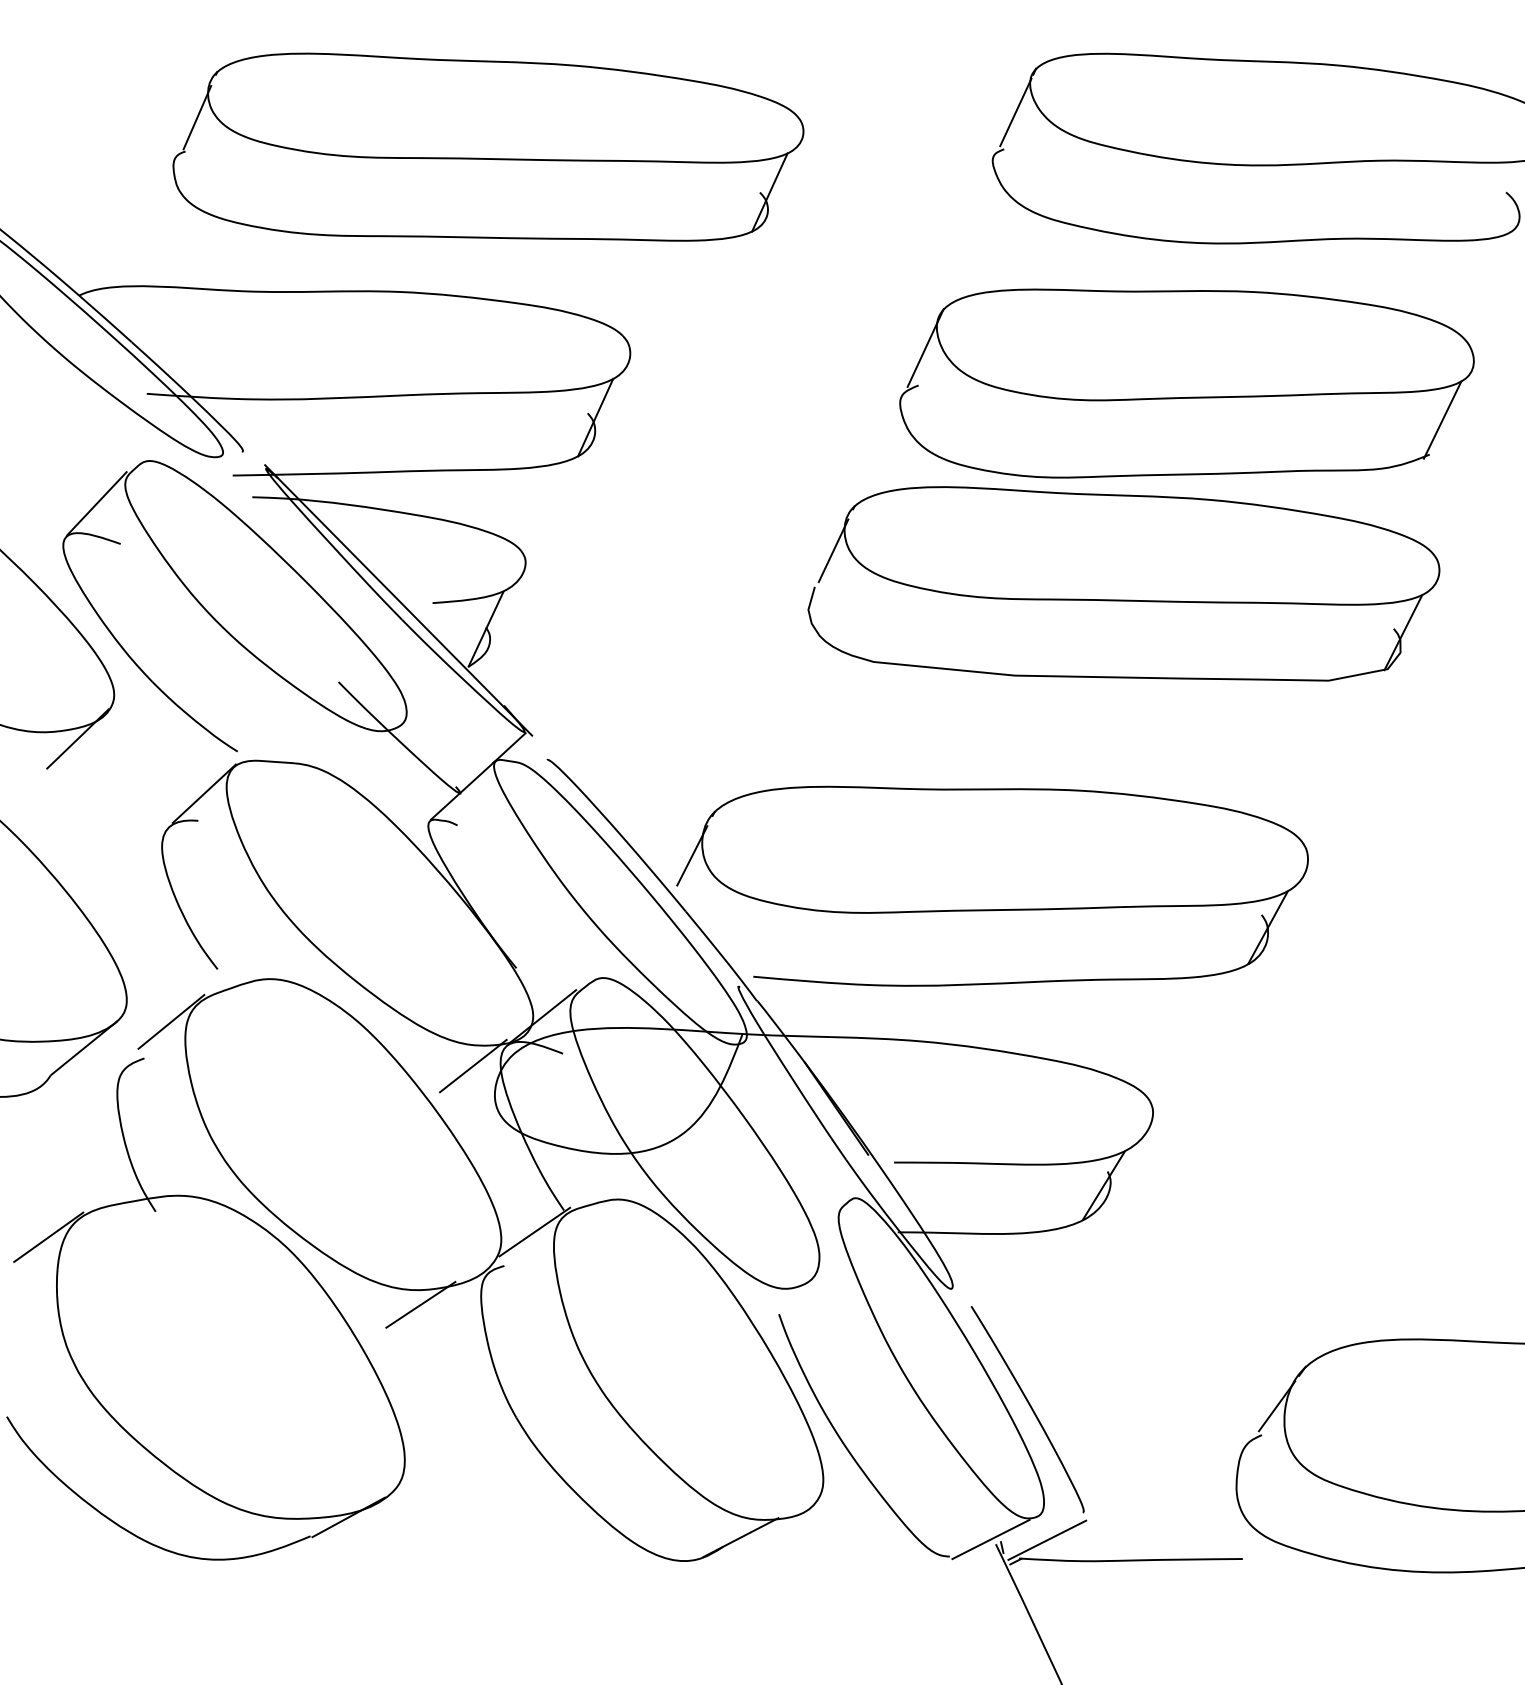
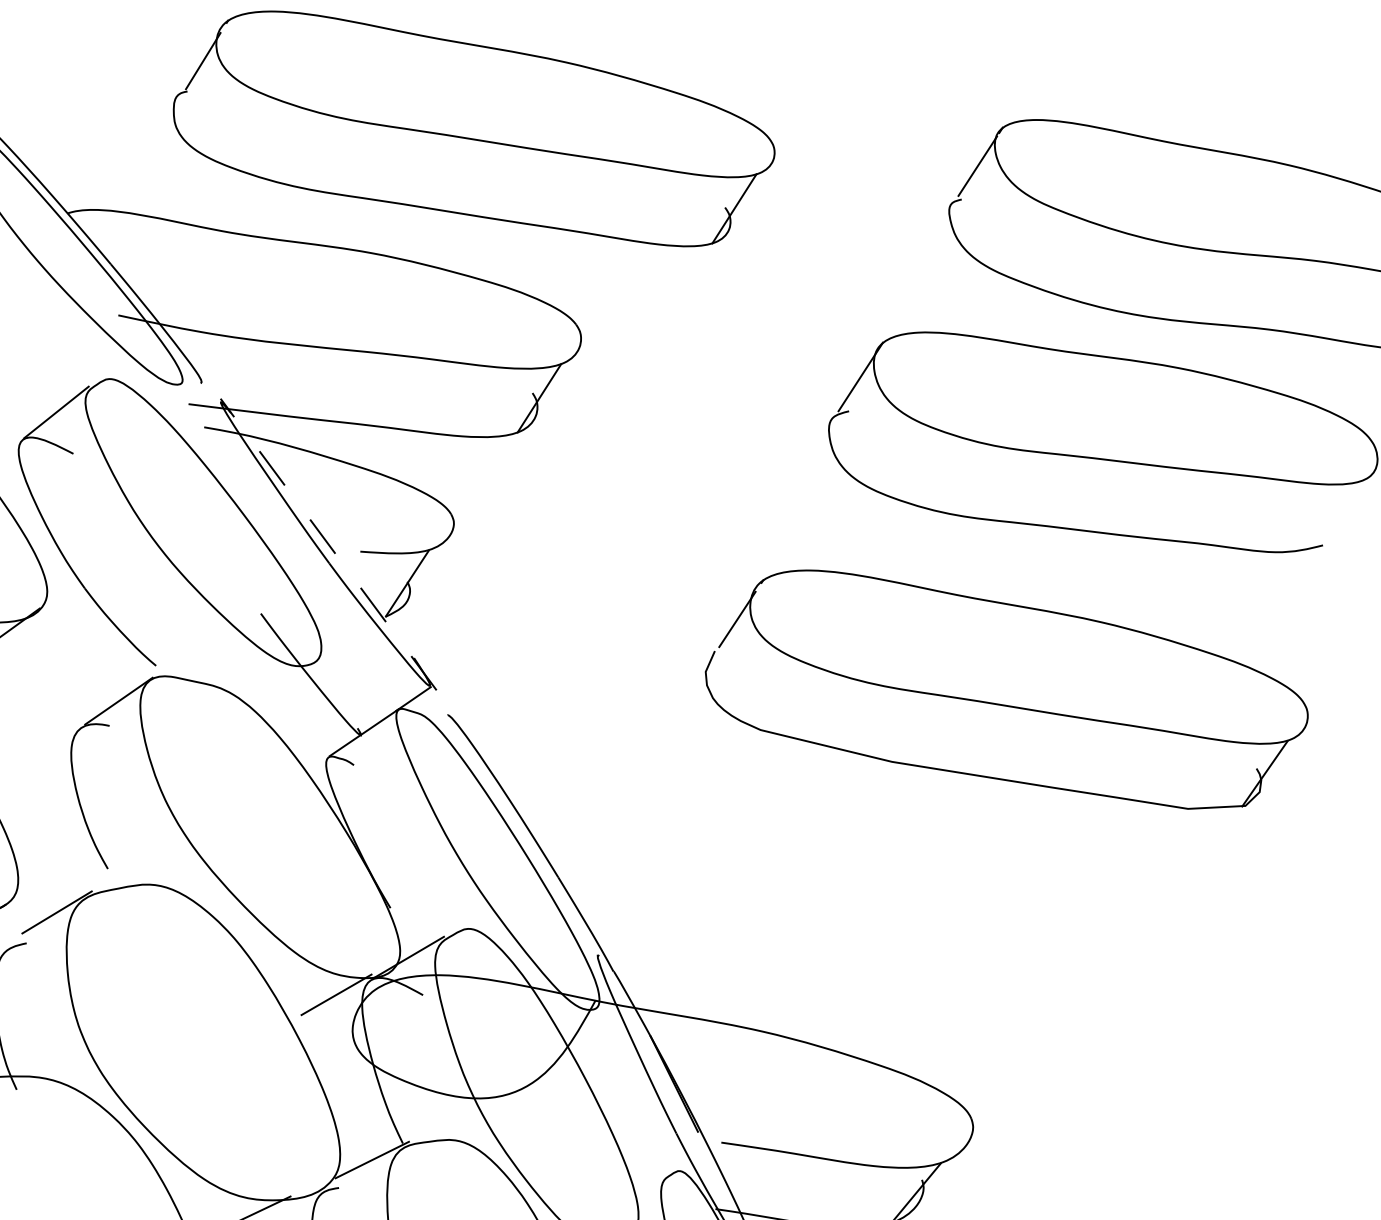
line: (1442, 419) -> (1339, 513), removed
part: (1123, 583) -> (1007, 689), moved
line: (398, 600) -> (328, 544), solid -> dashed
part: (992, 885) -> (851, 893), removed

